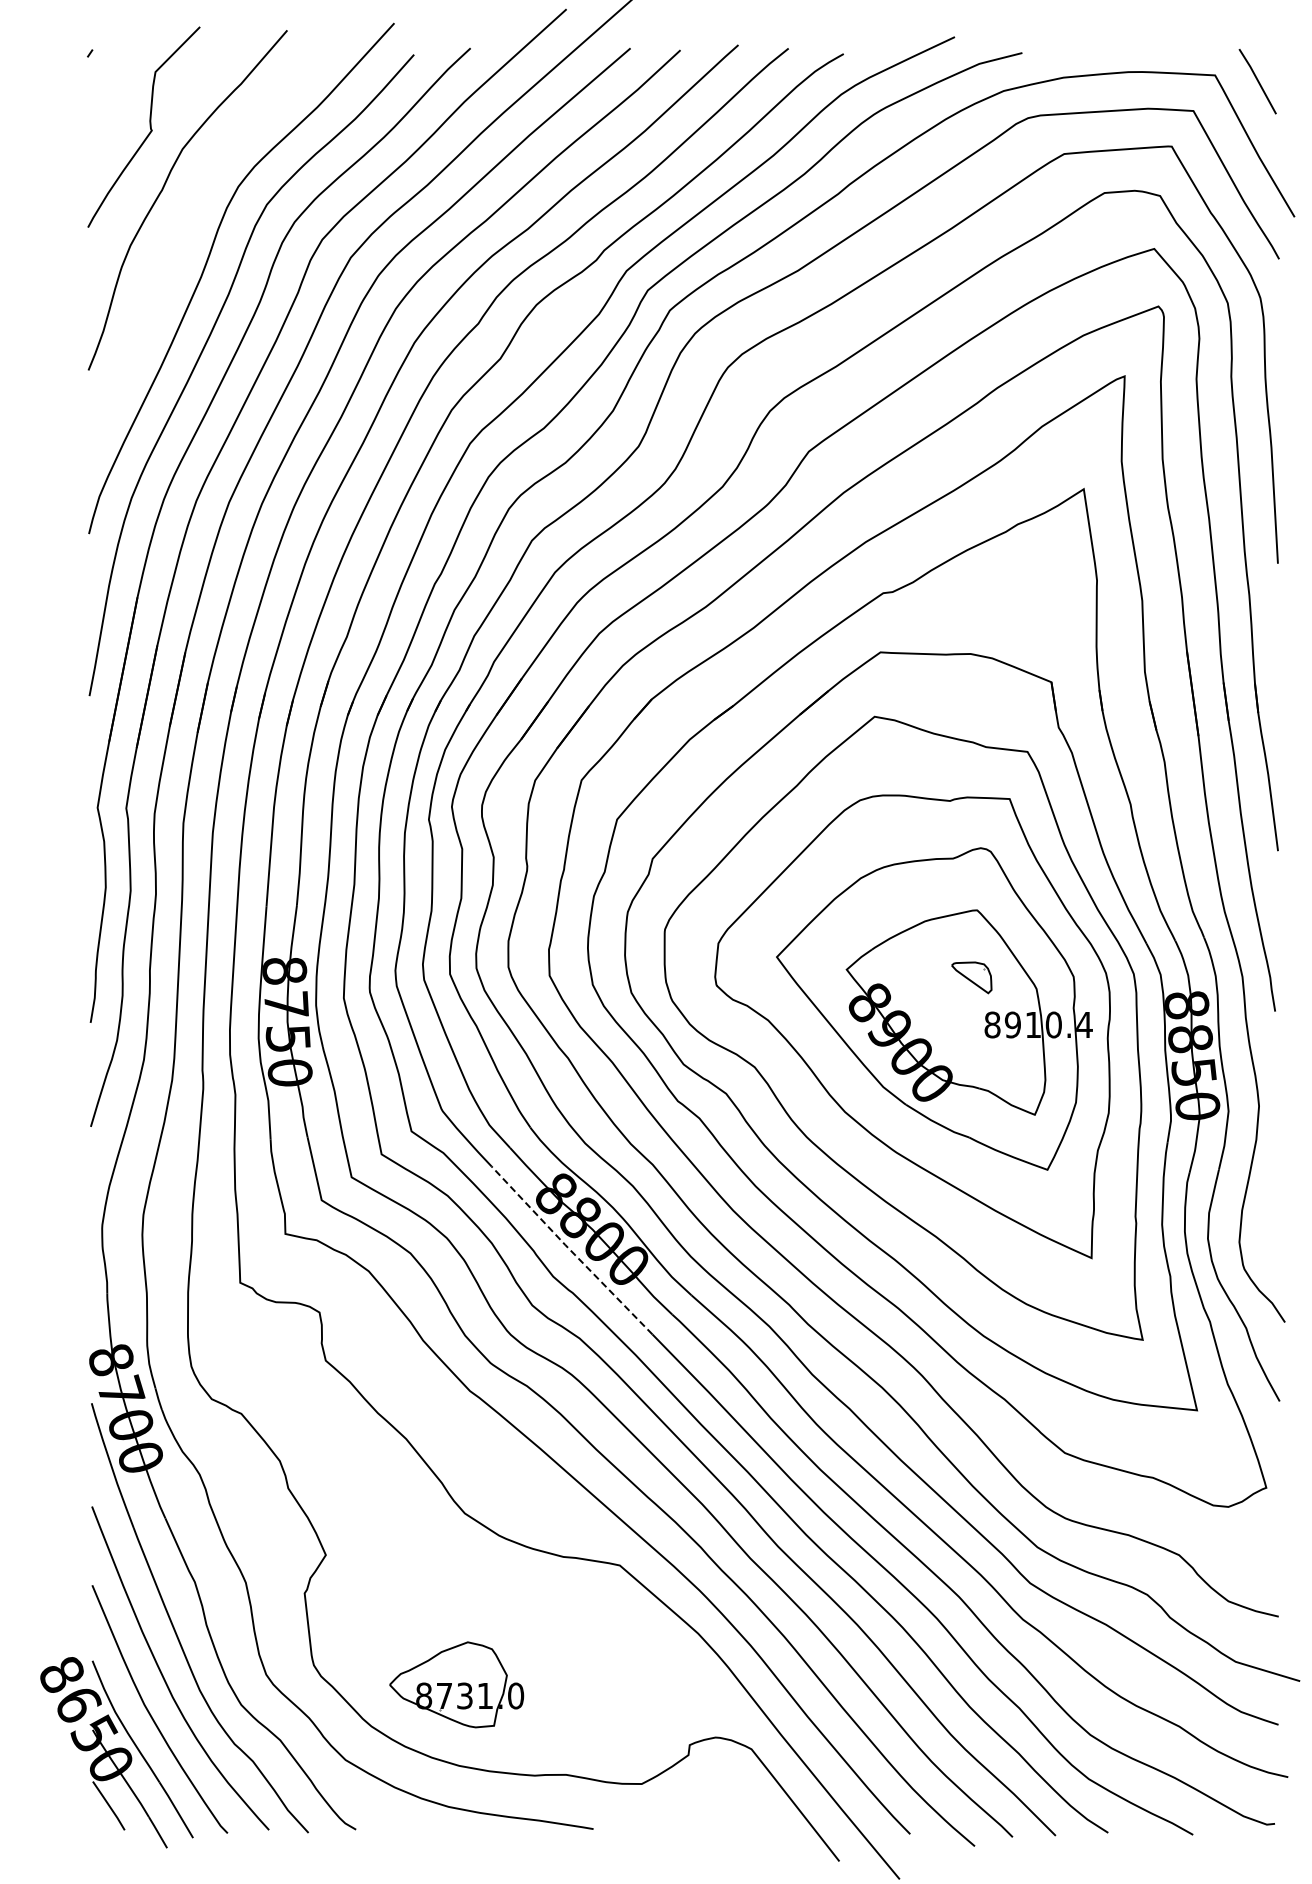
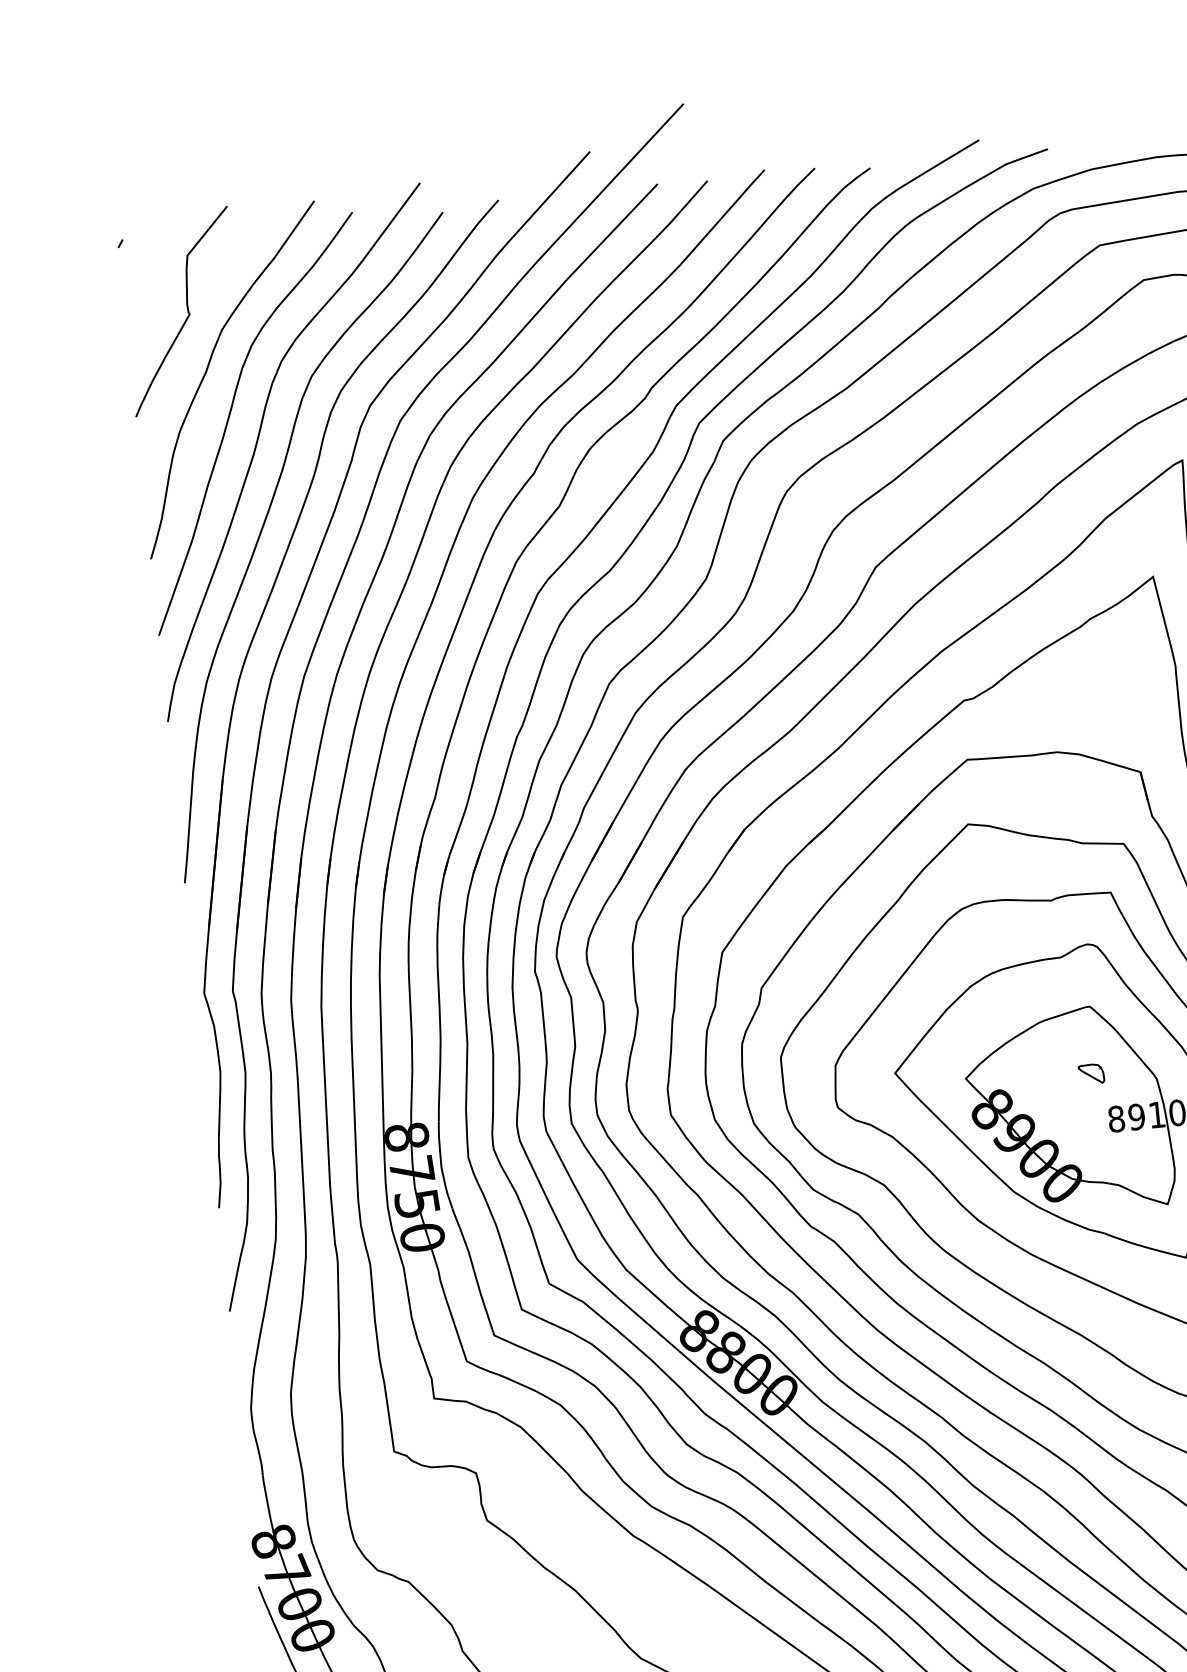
curve: (181, 237) -> (230, 417), added
part: (972, 977) -> (1091, 1073), size x0.62
line: (570, 1250) -> (719, 1386), dashed -> solid

